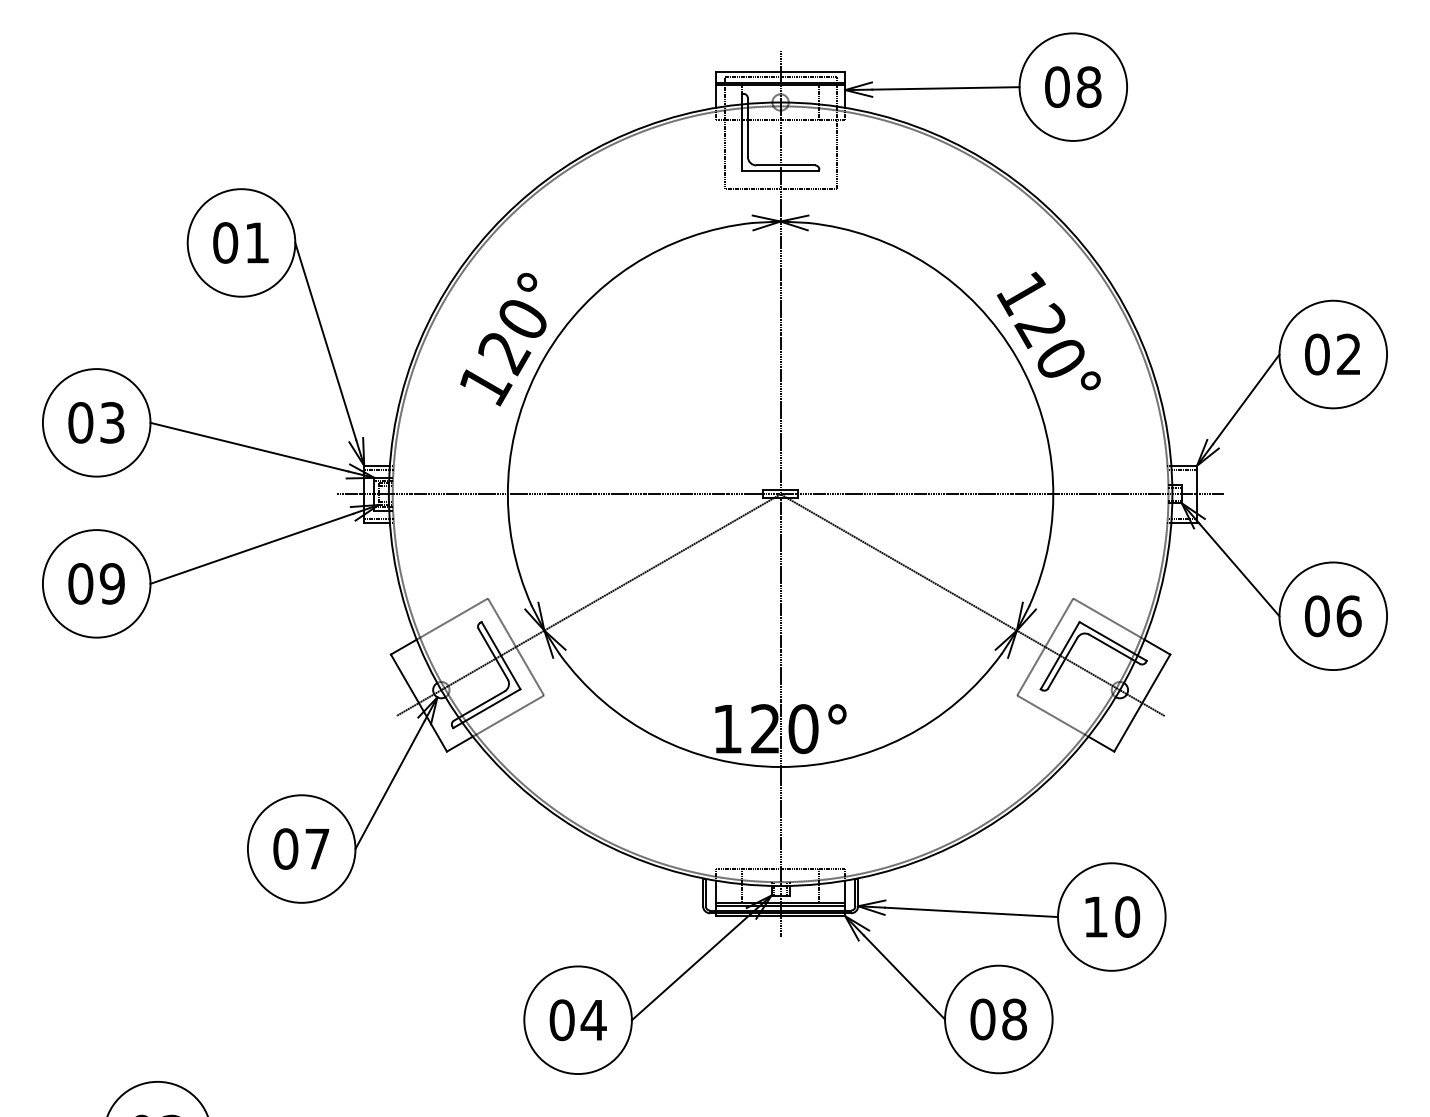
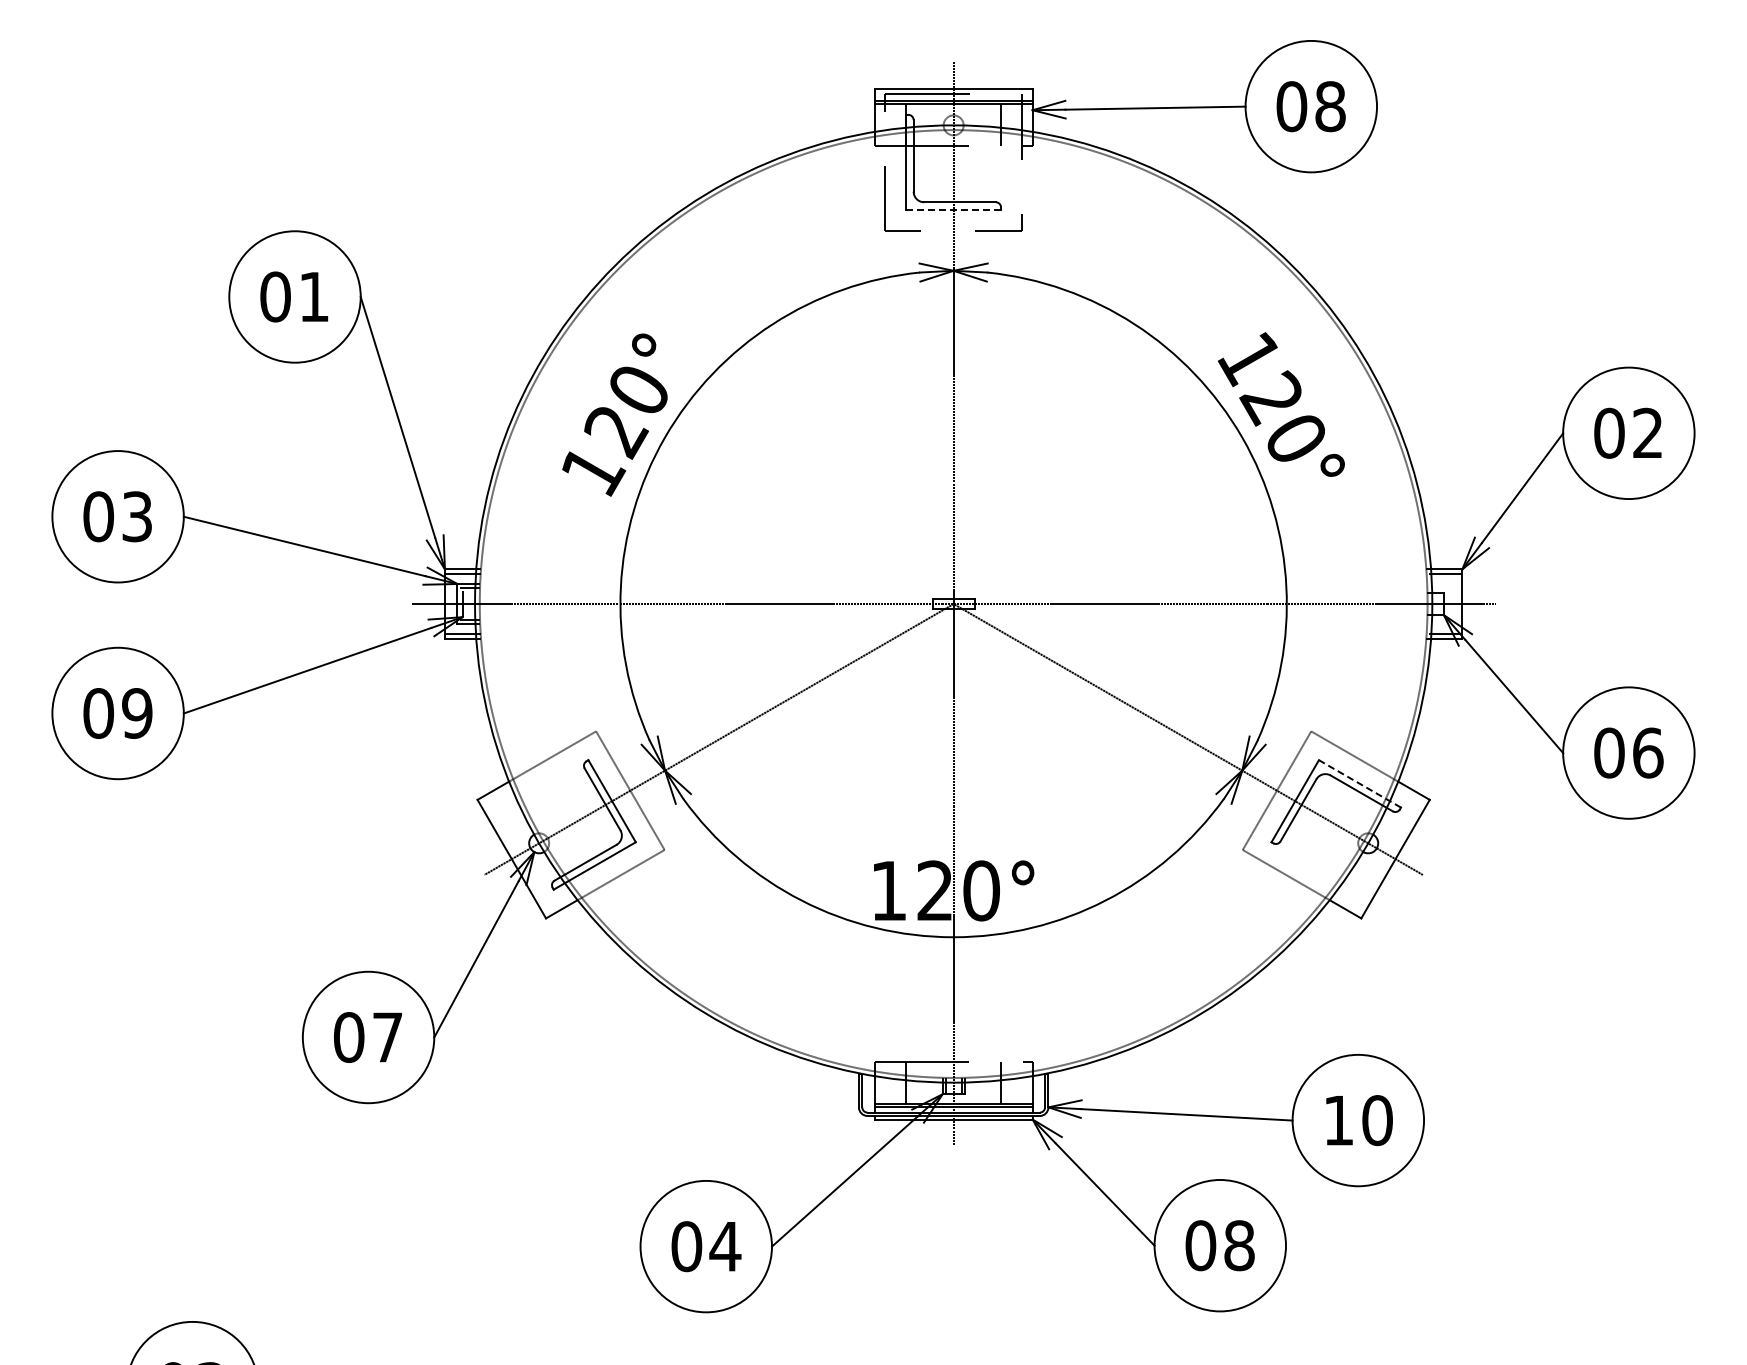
line: (781, 171) -> (954, 209), solid -> dashed
line: (1112, 641) -> (1359, 783), solid -> dashed

